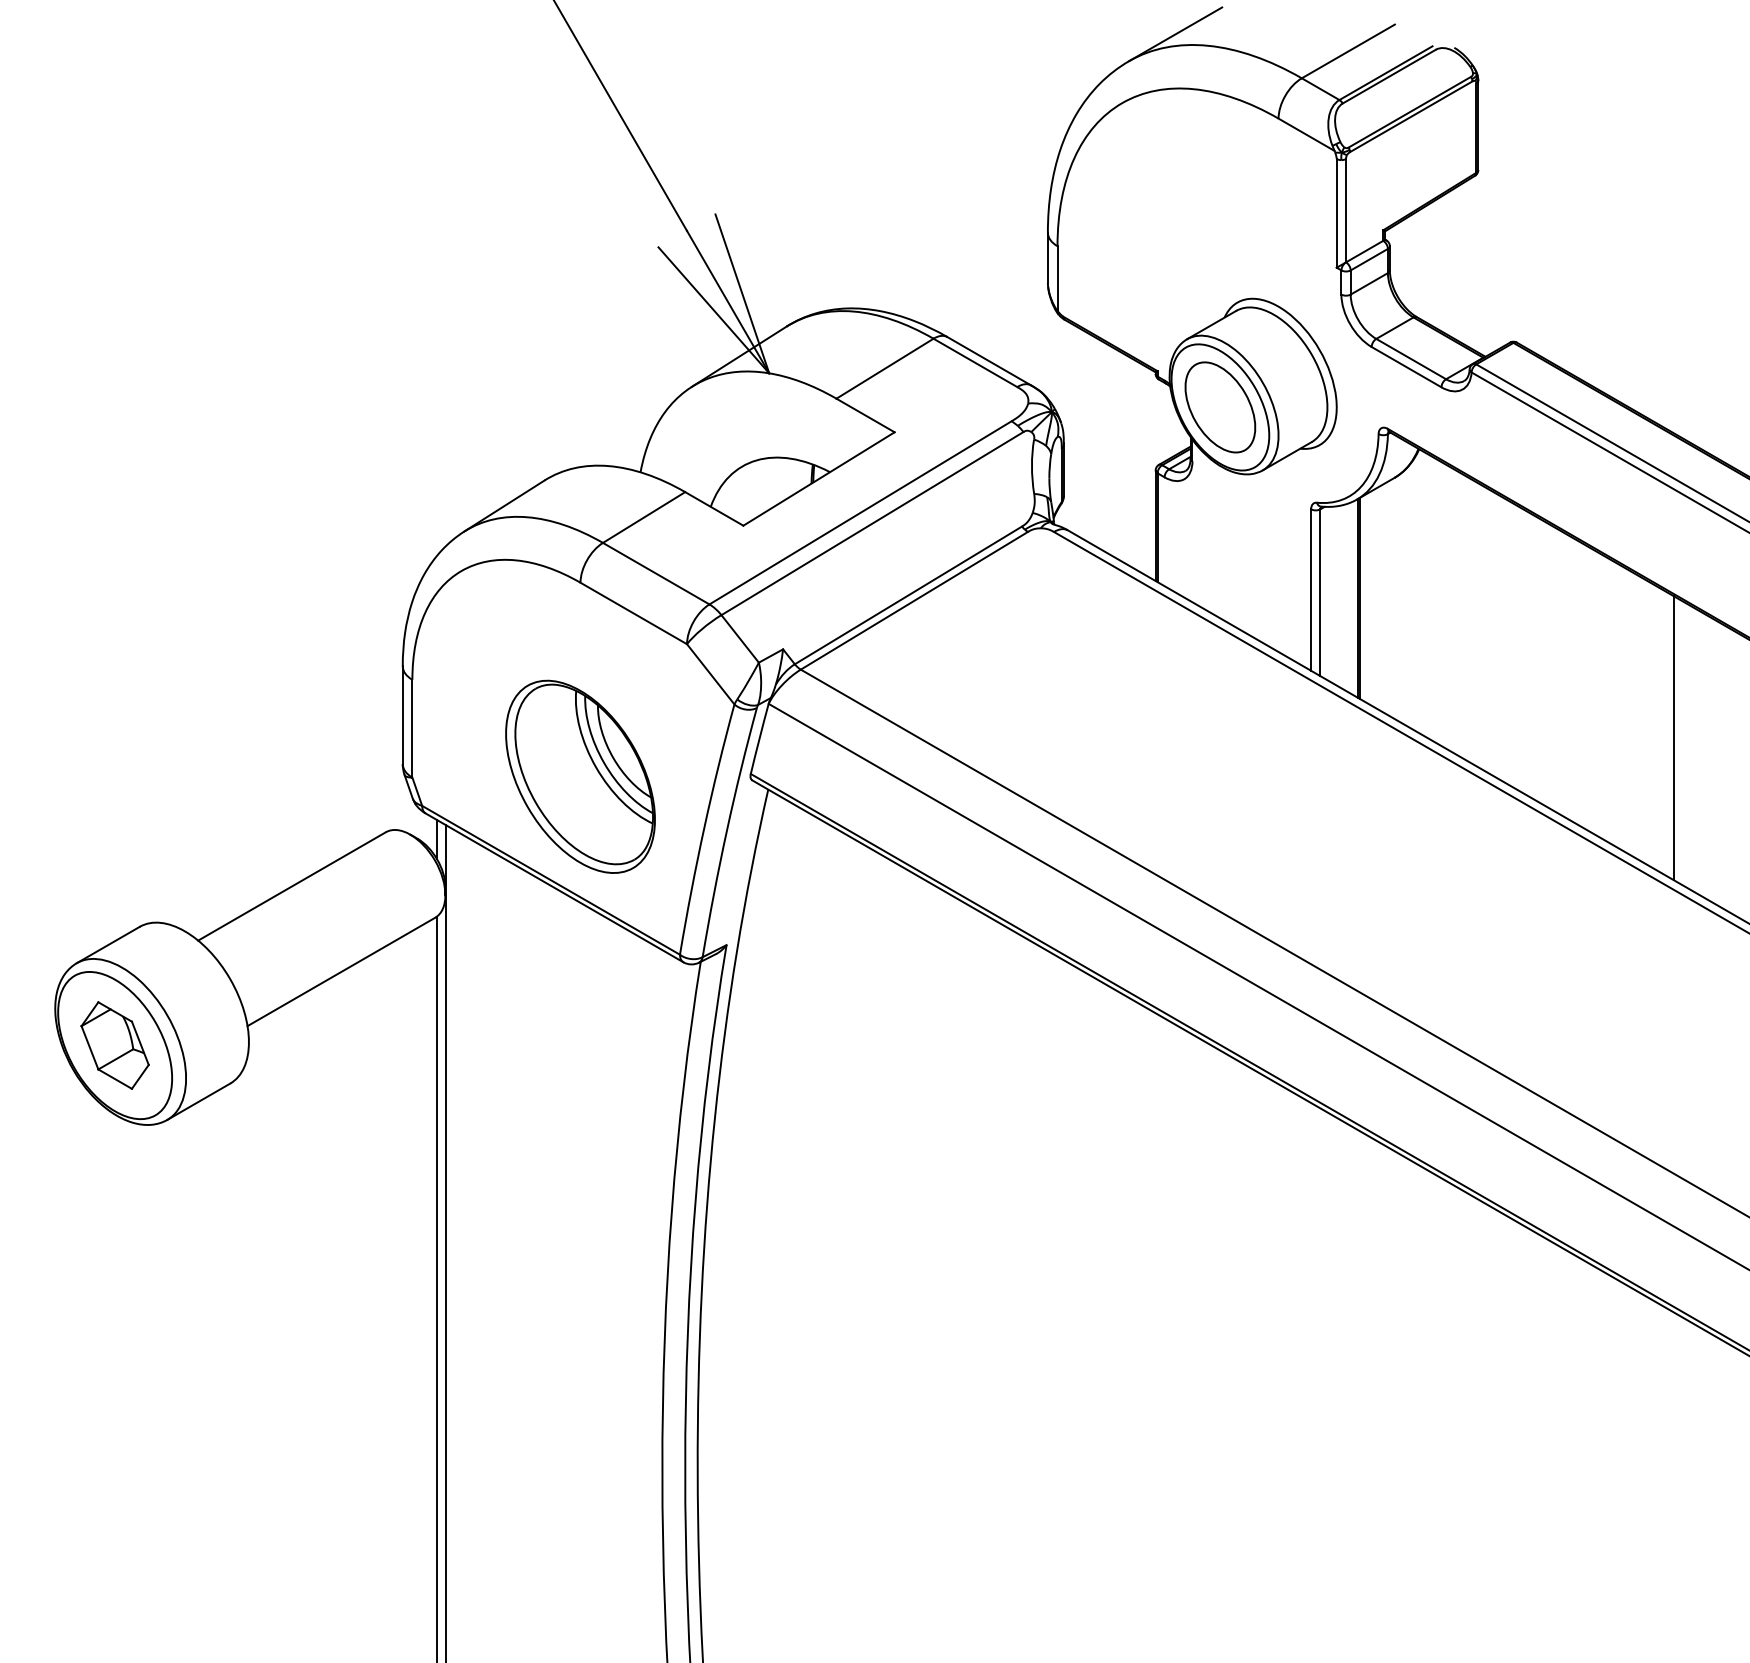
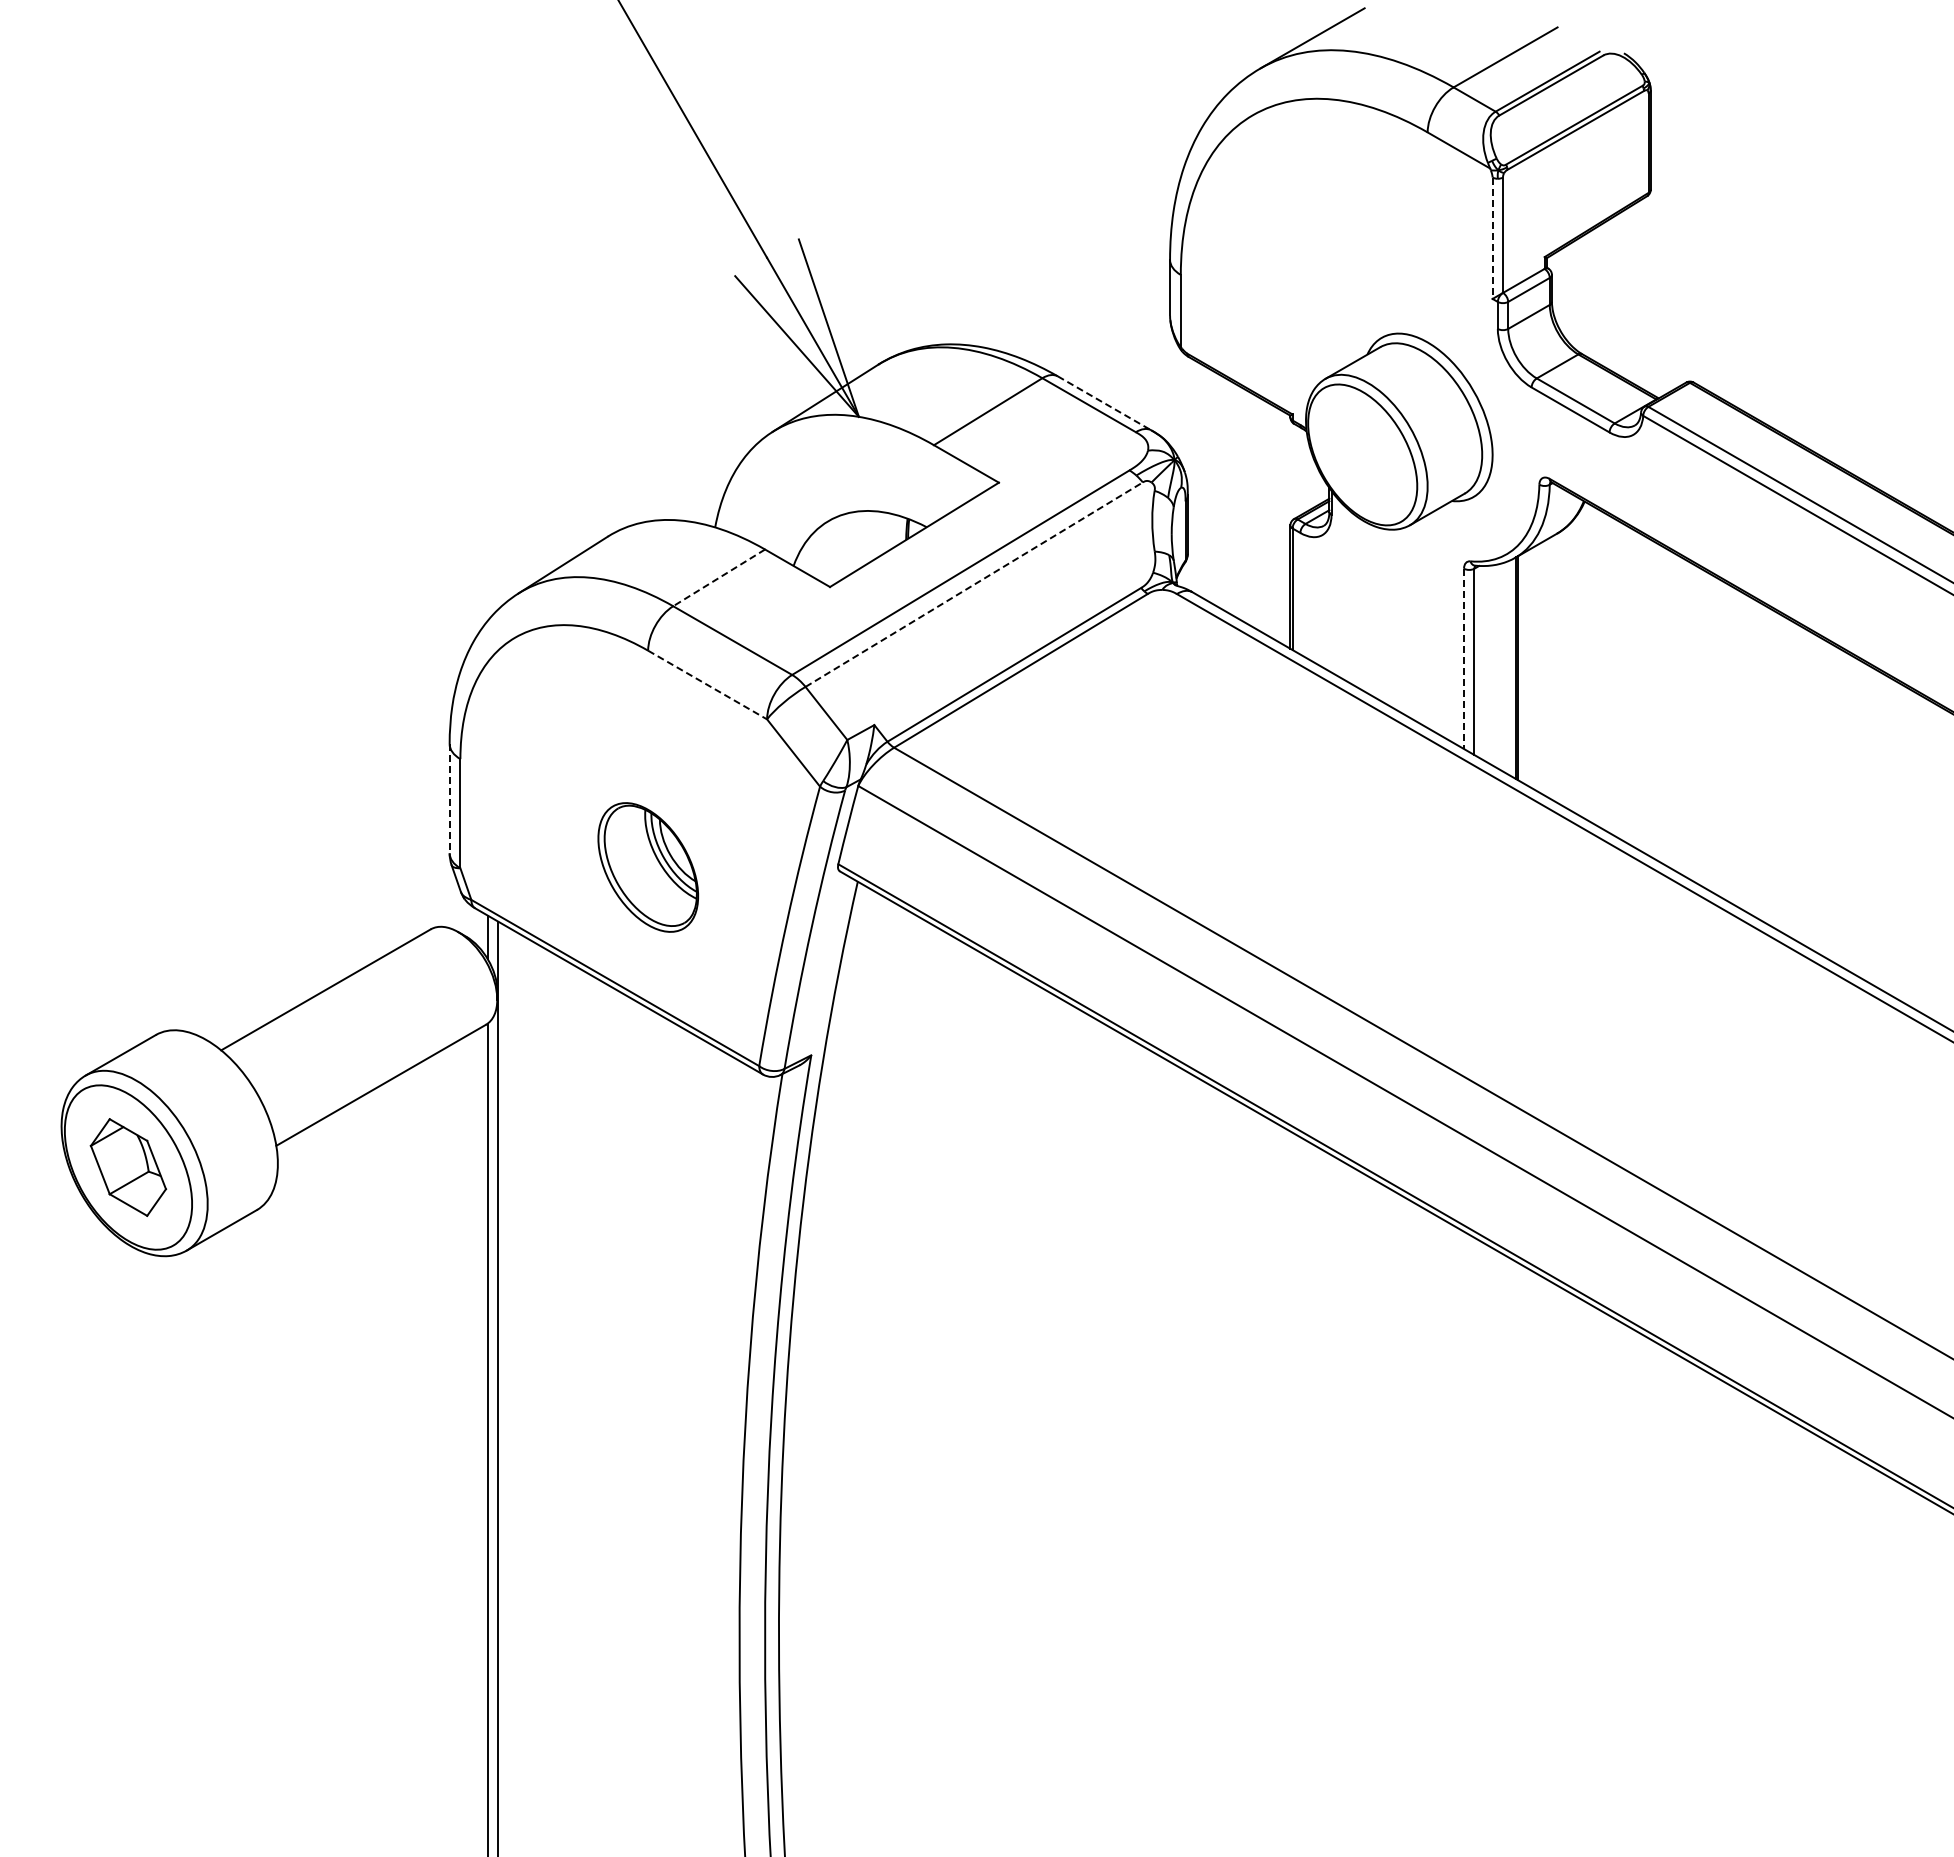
line: (1336, 213) -> (1492, 238), solid -> dashed
line: (989, 361) -> (1104, 403), solid -> dashed
part: (1220, 407) -> (1362, 454), removed
line: (644, 517) -> (719, 577), solid -> dashed
line: (872, 523) -> (974, 584), solid -> dashed
line: (1311, 590) -> (1464, 659), solid -> dashed
line: (633, 613) -> (707, 685), solid -> dashed
line: (402, 715) -> (449, 798), solid -> dashed
line: (1674, 738) -> (1869, 824), removed
part: (580, 776) -> (648, 867), size x0.6

